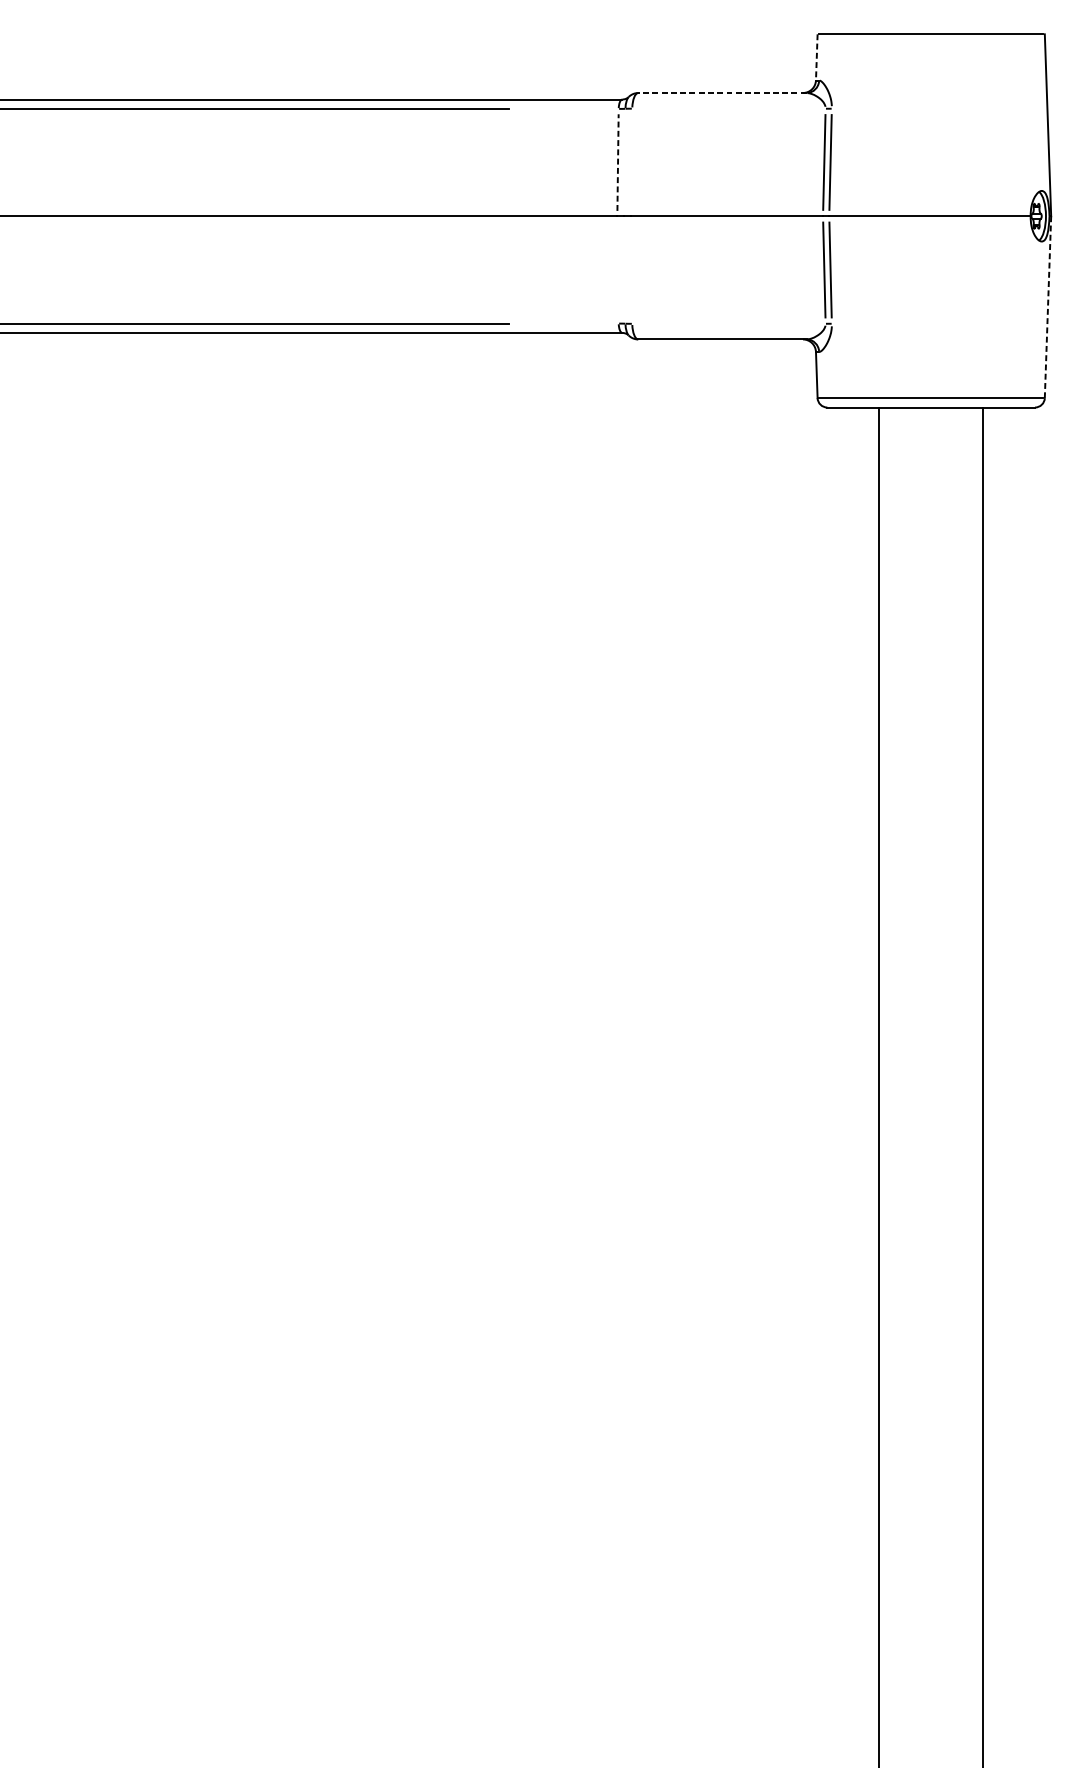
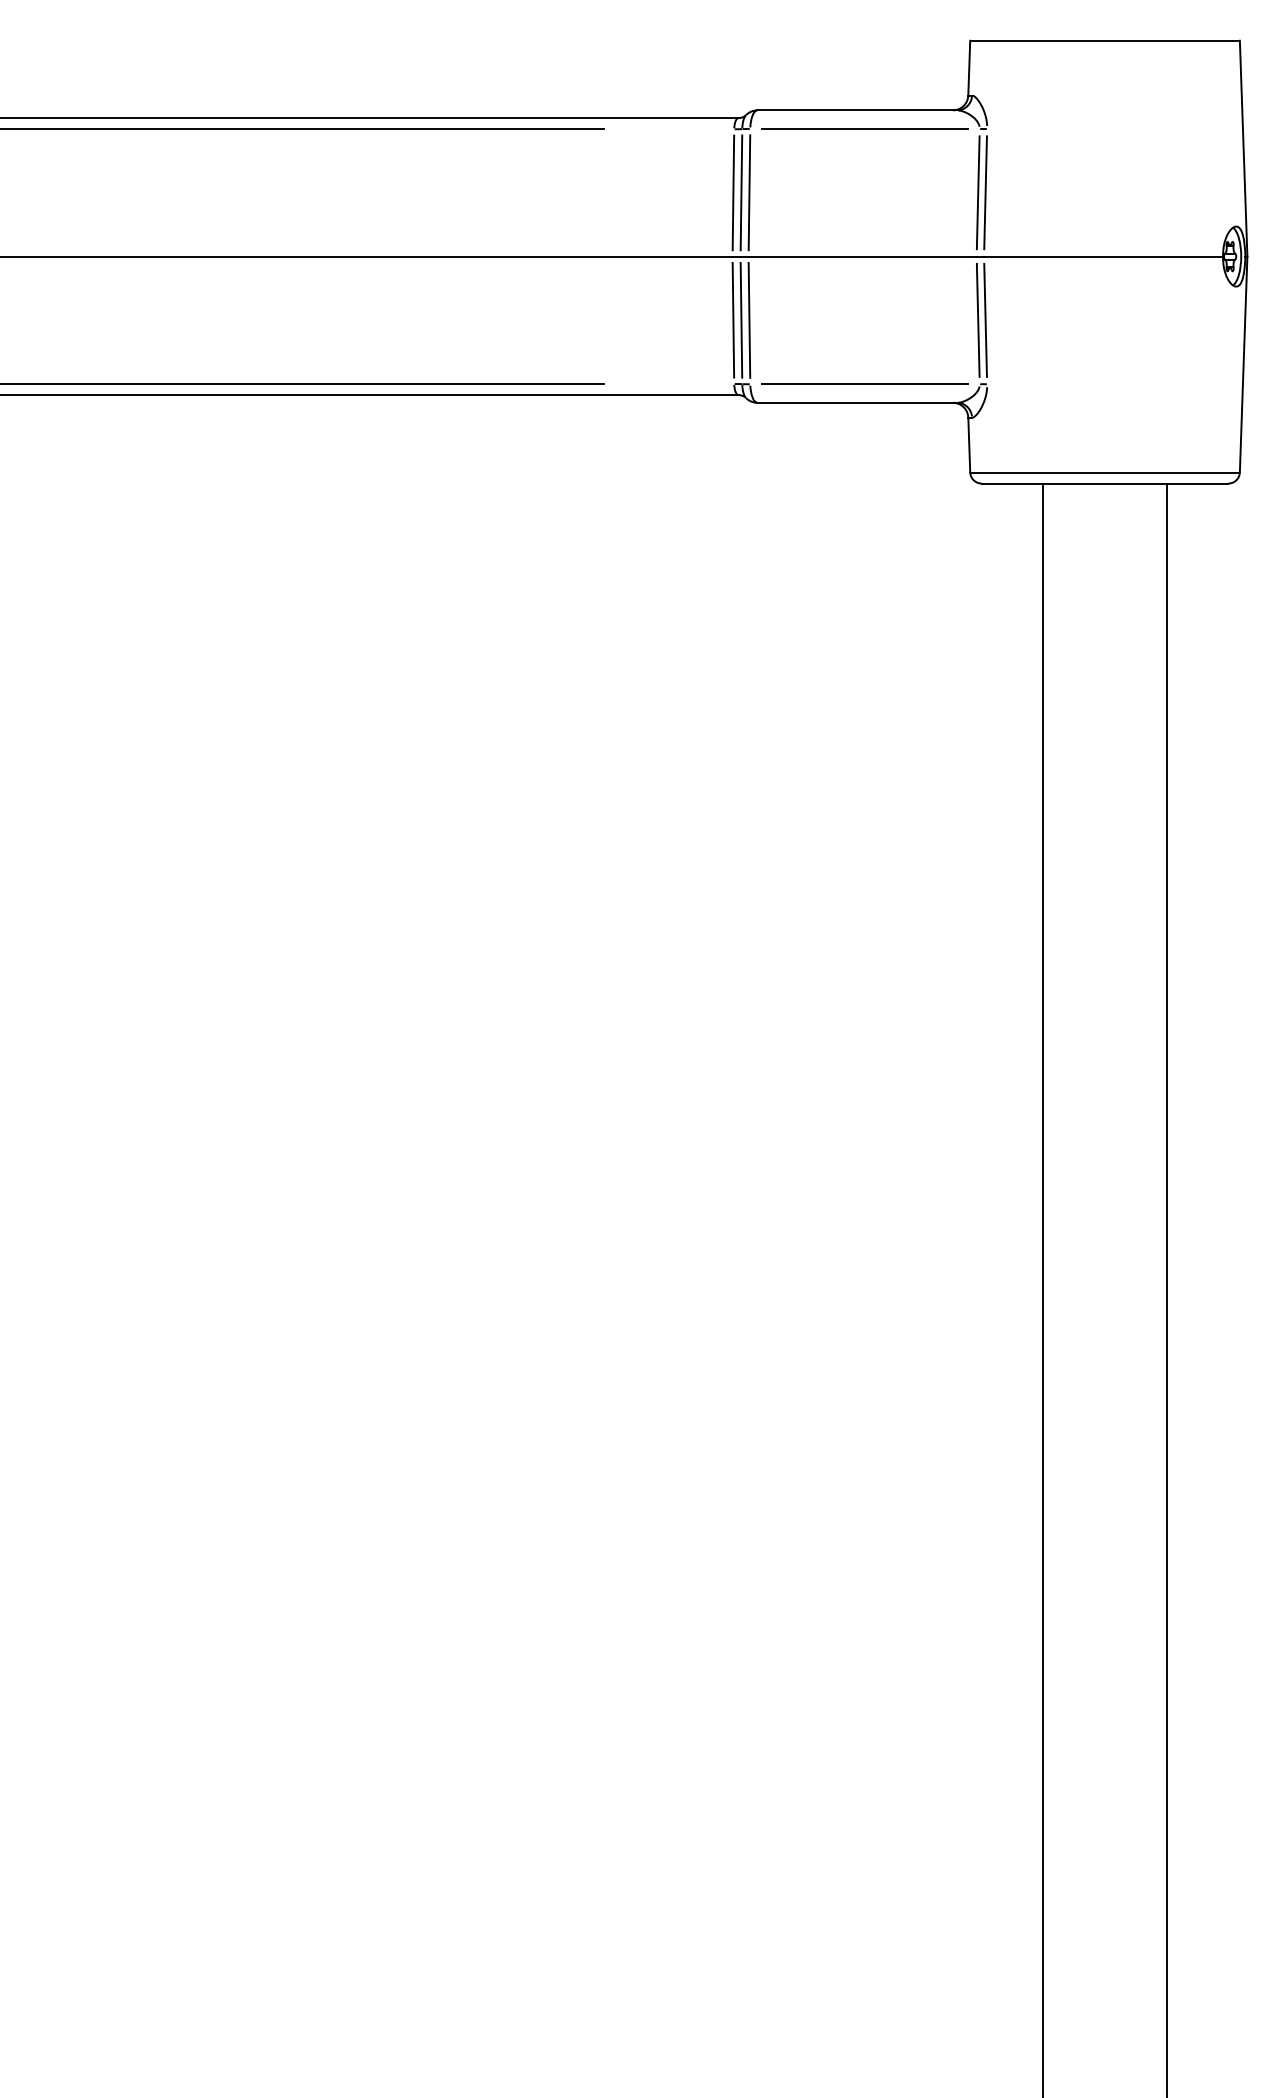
line: (816, 57) -> (969, 68), dashed -> solid
line: (722, 93) -> (857, 110), dashed -> solid
line: (728, 109) -> (864, 129), added
line: (618, 162) -> (733, 192), dashed -> solid
line: (624, 162) -> (741, 192), added
line: (631, 162) -> (749, 192), added
line: (618, 269) -> (733, 319), added
line: (624, 269) -> (741, 319), added
line: (631, 269) -> (749, 319), added
line: (1047, 307) -> (1243, 364), dashed -> solid
line: (728, 323) -> (864, 383), added

